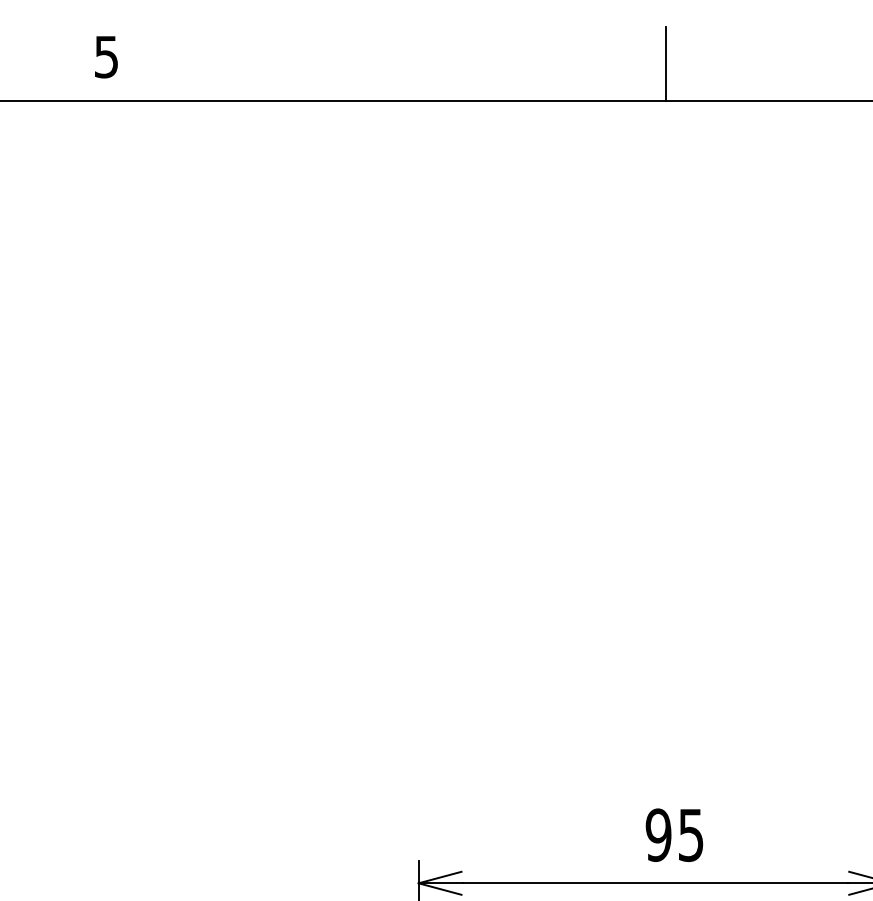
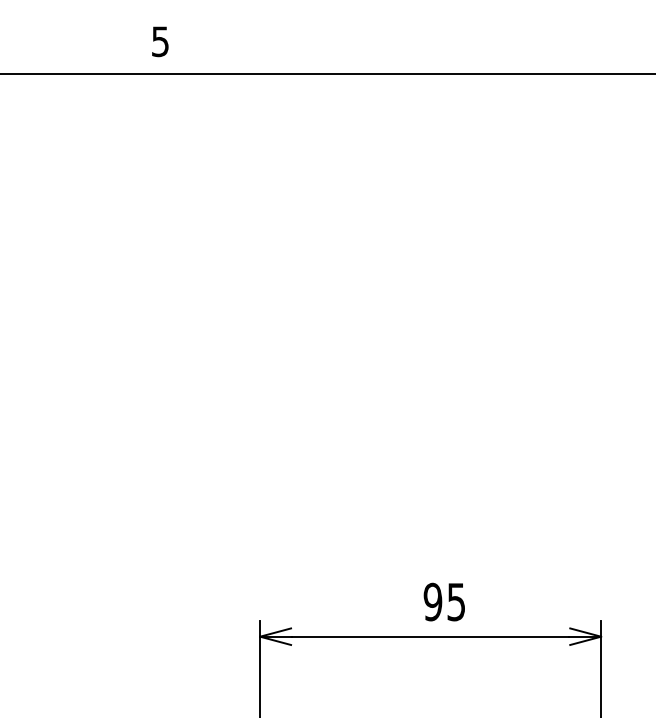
text: (106, 56) -> (160, 41), moved
line: (666, 63) -> (438, 46), removed

